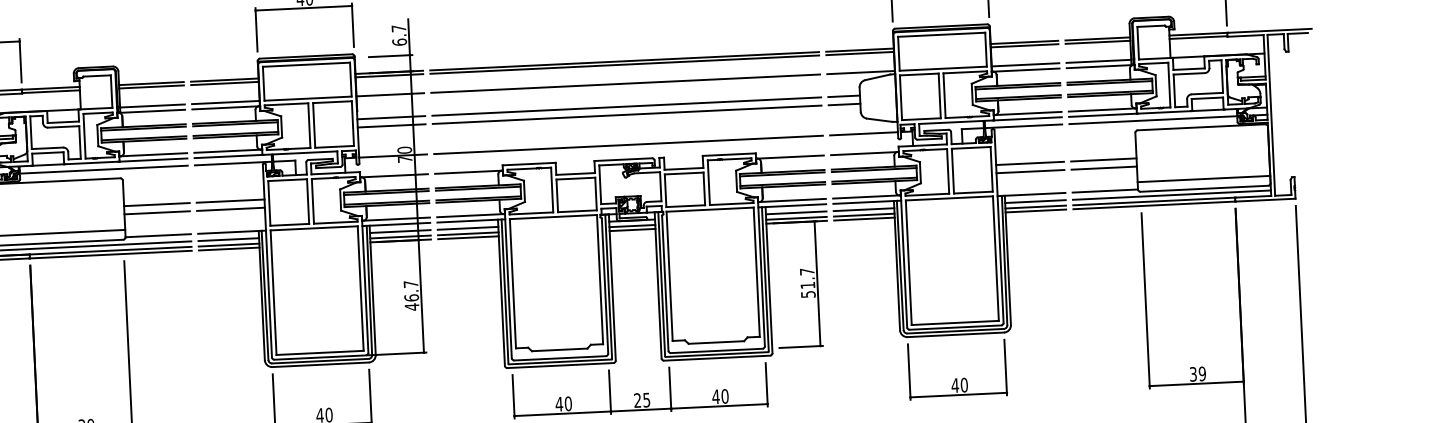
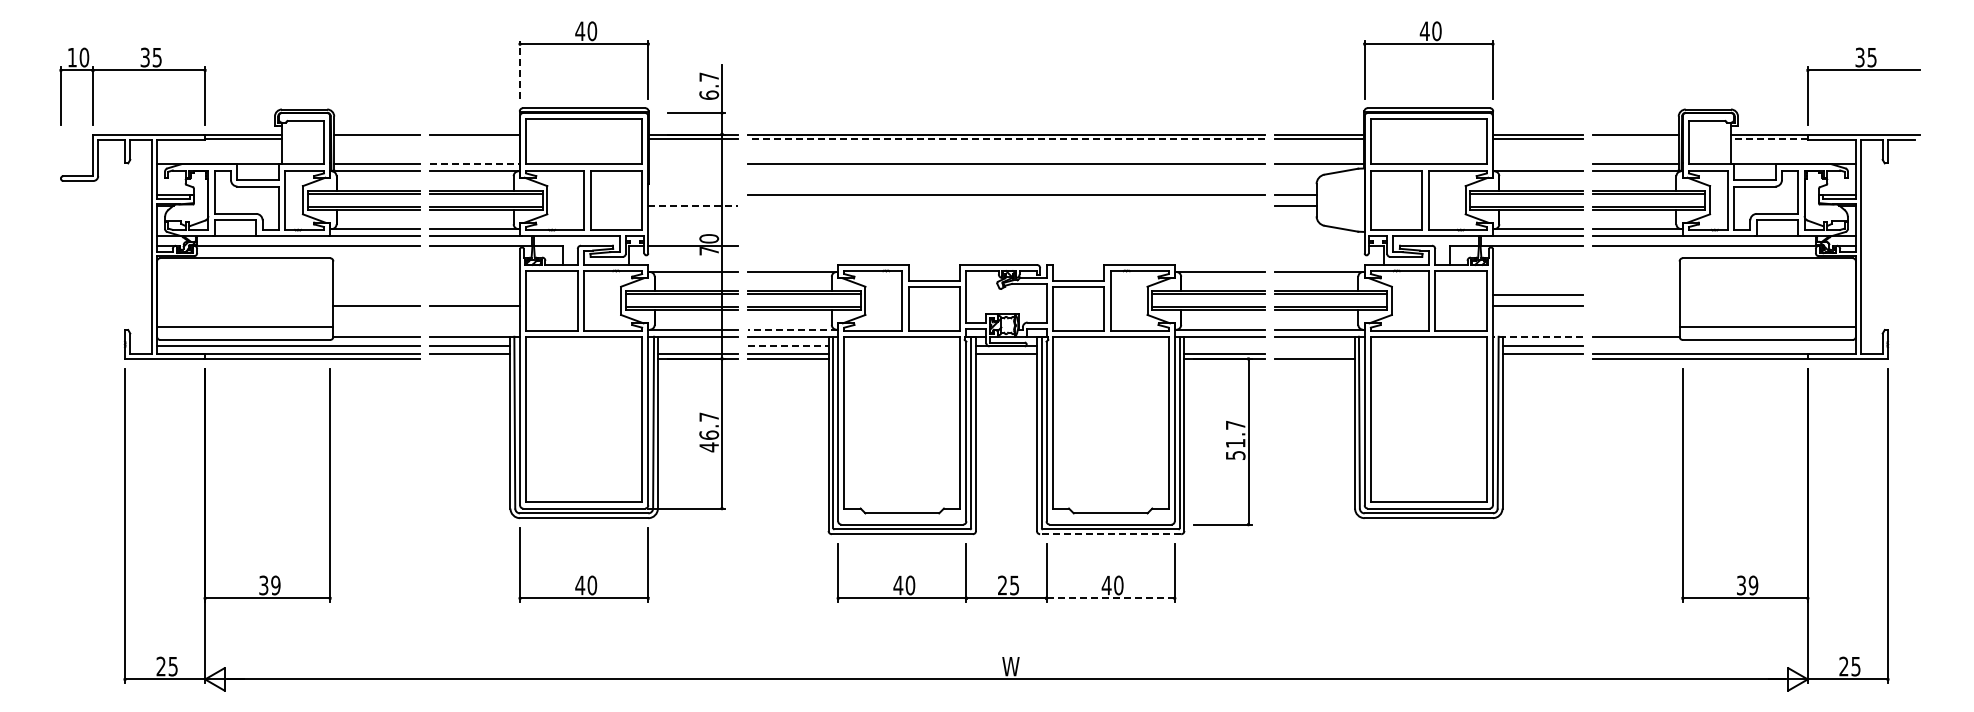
line: (256, 29) -> (520, 69), solid -> dashed
line: (1197, 37) -> (1768, 139), solid -> dashed
line: (1097, 42) -> (1635, 139), removed
line: (1025, 64) -> (1538, 164), removed
line: (624, 65) -> (1005, 139), solid -> dashed
line: (224, 83) -> (474, 139), removed
line: (151, 87) -> (377, 139), removed
line: (390, 94) -> (693, 164), removed
line: (225, 102) -> (474, 164), solid -> dashed
line: (627, 114) -> (1006, 205), removed
line: (391, 117) -> (693, 194), removed
line: (391, 125) -> (693, 205), solid -> dashed
line: (863, 133) -> (1319, 245), removed
line: (628, 144) -> (1006, 245), removed
line: (1103, 160) -> (1635, 295), removed
line: (1103, 168) -> (1635, 306), removed
line: (1031, 194) -> (1537, 336), solid -> dashed
line: (1171, 195) -> (1723, 346), removed
line: (230, 201) -> (474, 295), removed
line: (156, 204) -> (376, 295), removed
line: (863, 209) -> (1314, 346), removed
line: (1035, 210) -> (1542, 358), removed
line: (796, 212) -> (1224, 346), removed
line: (470, 215) -> (792, 329), solid -> dashed
line: (864, 215) -> (1314, 353), removed
line: (468, 228) -> (788, 346), solid -> dashed
line: (632, 229) -> (1006, 358), removed
line: (399, 231) -> (697, 346), removed
line: (228, 248) -> (469, 358), removed
line: (717, 358) -> (1110, 534), solid -> dashed
part: (956, 378) -> (1427, 576), removed
line: (719, 406) -> (1110, 598), solid -> dashed

